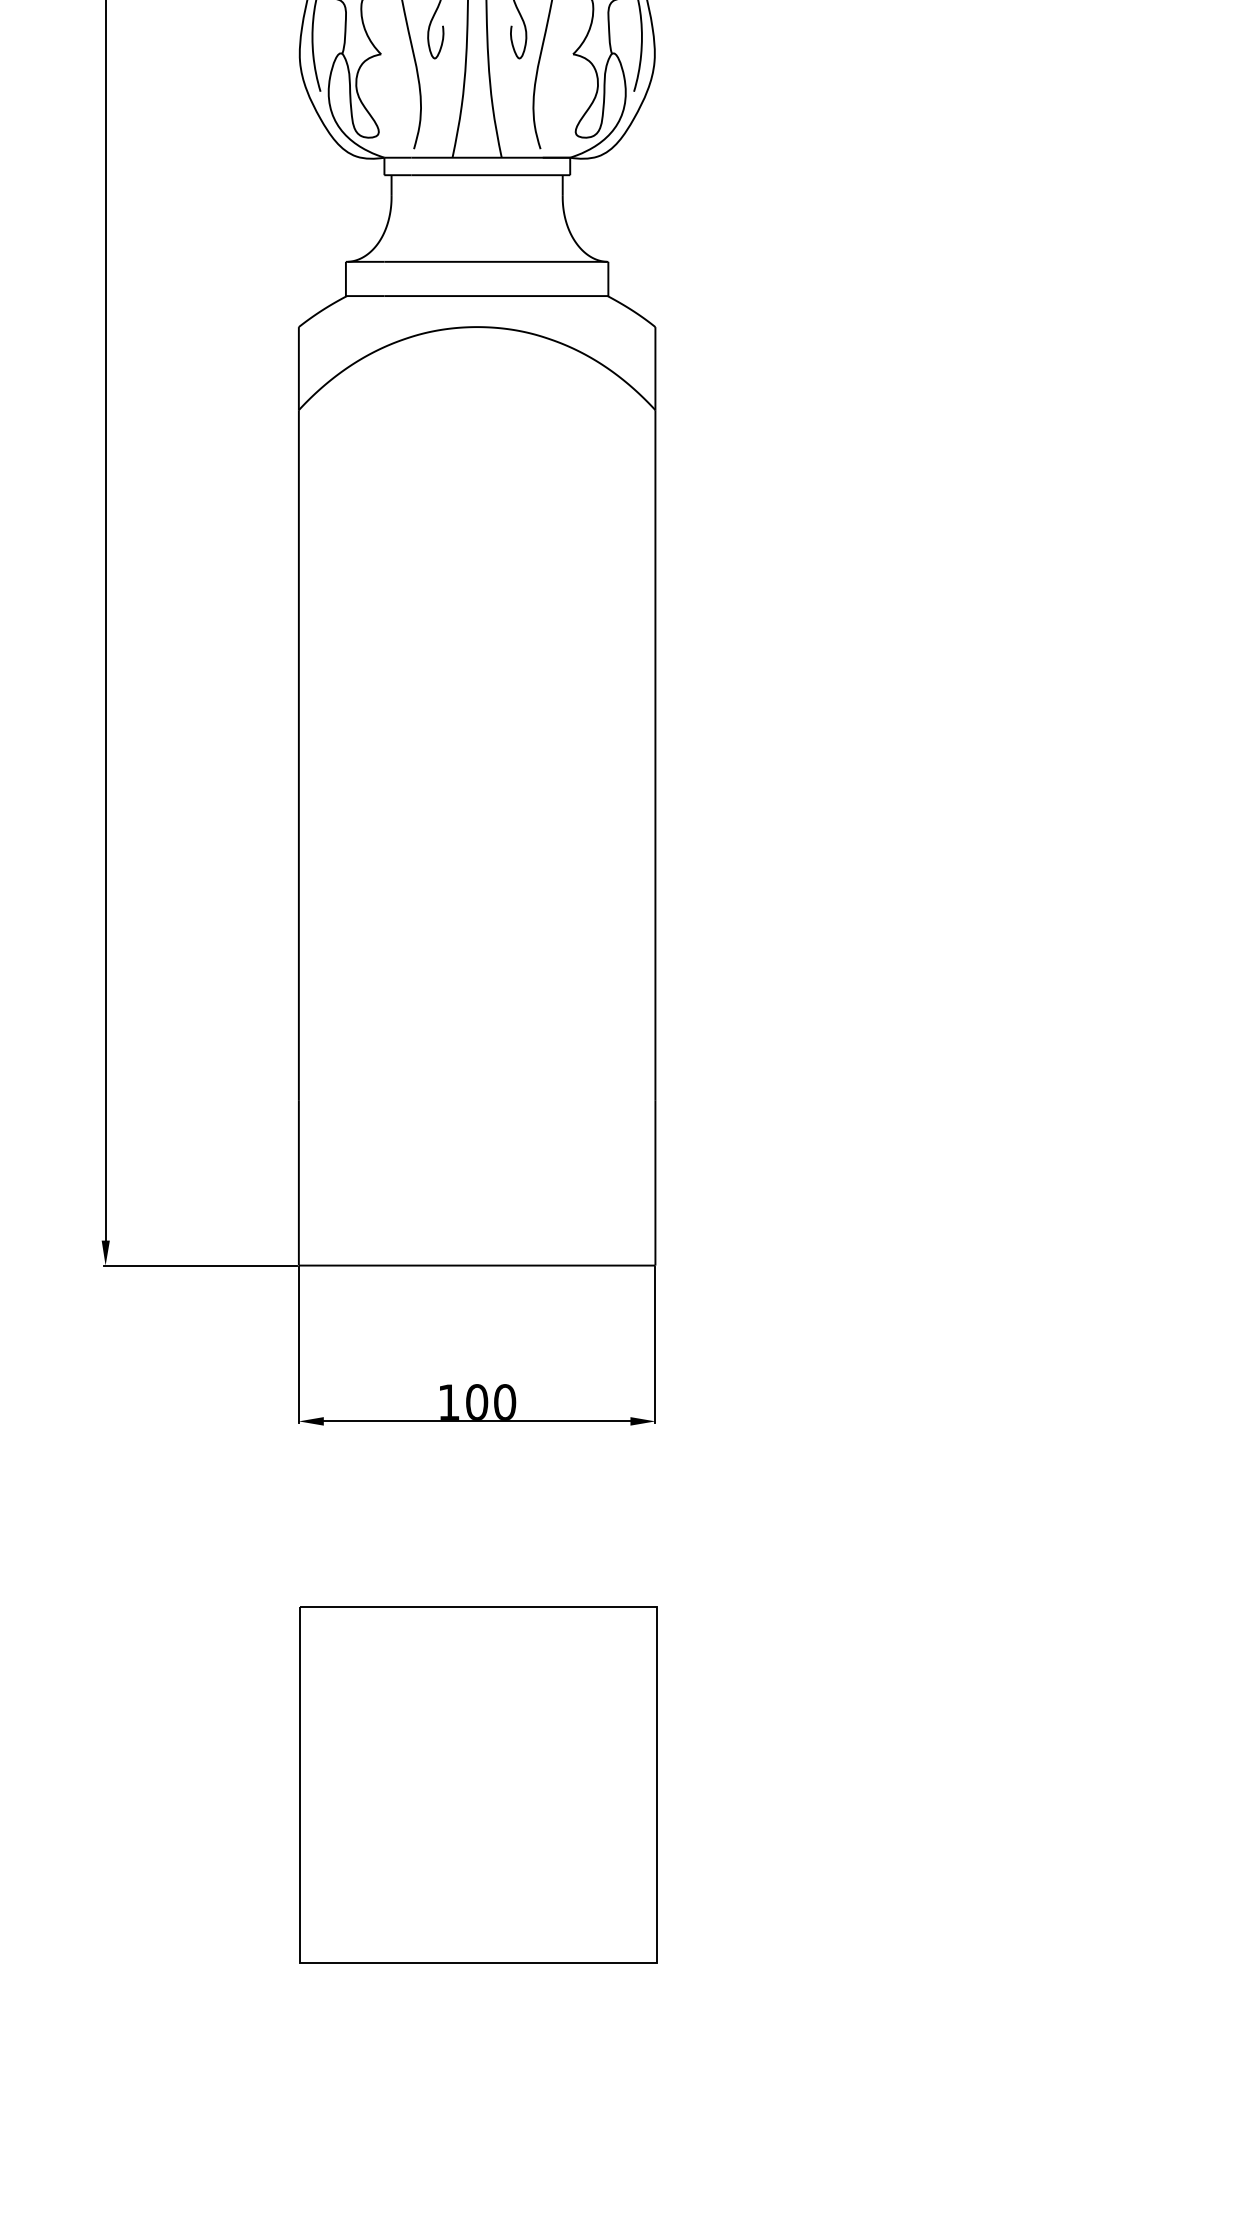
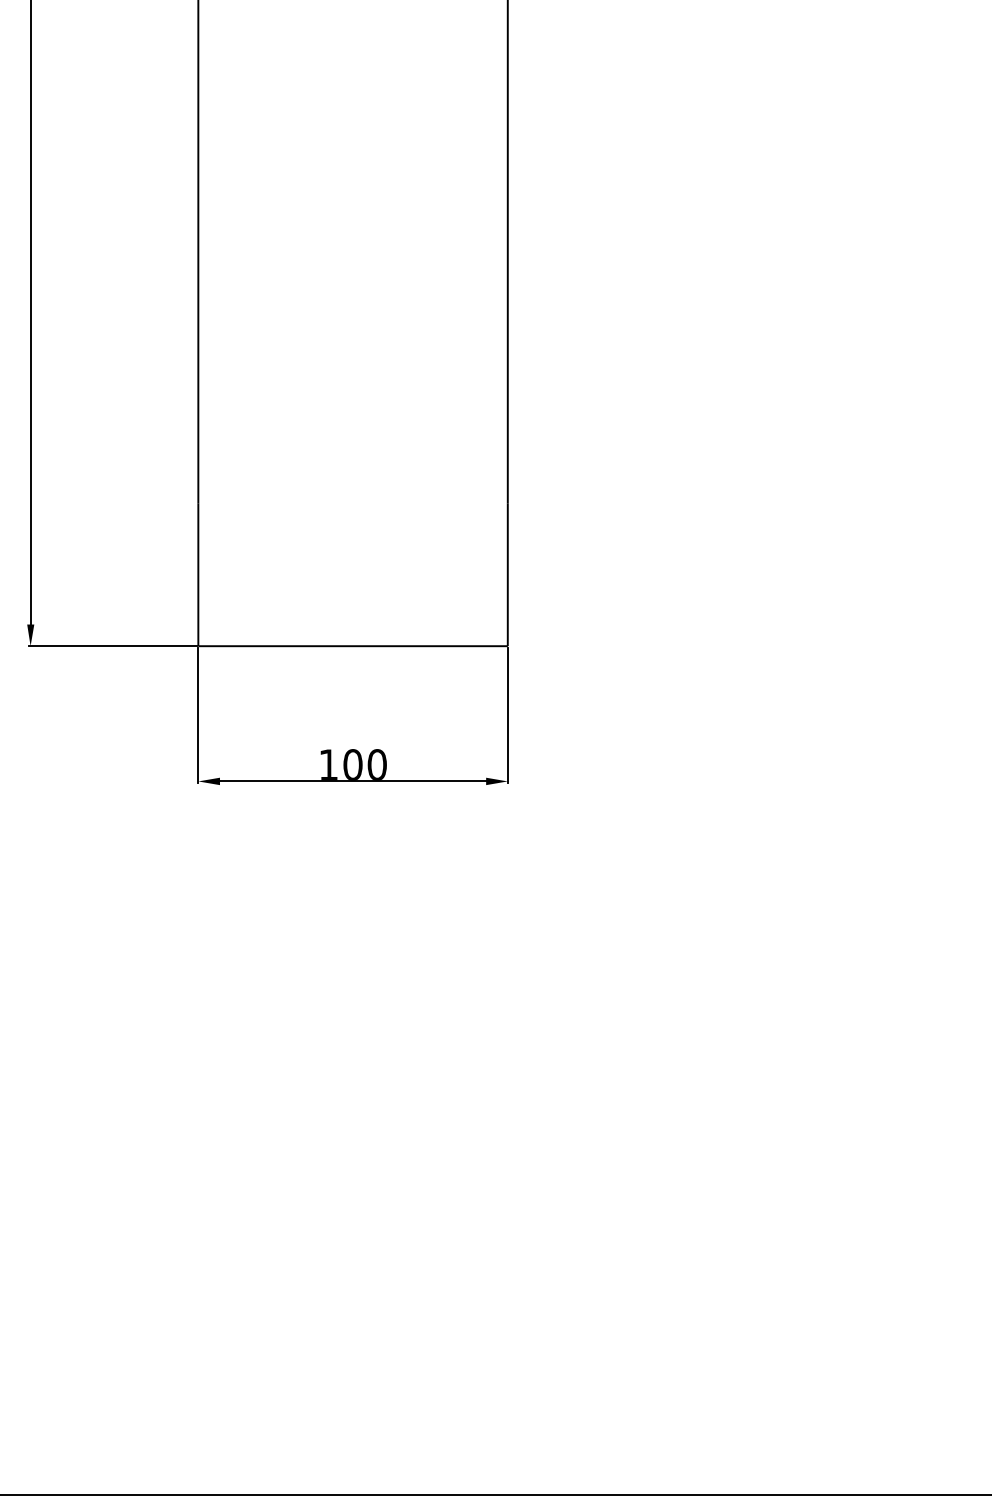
part: (478, 1784) -> (354, 1096), removed

